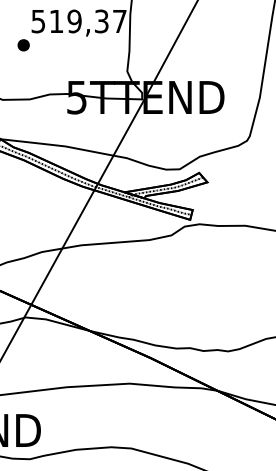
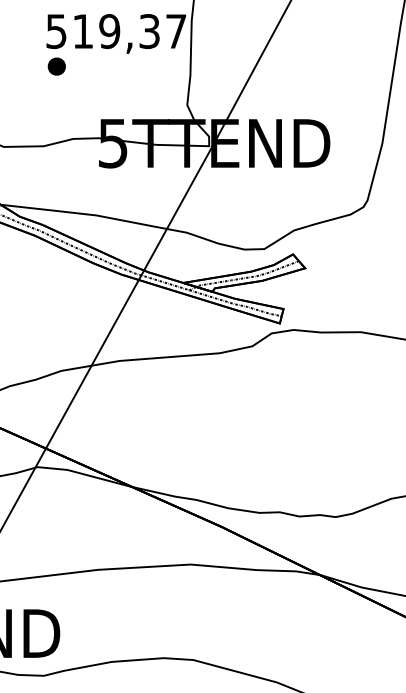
part: (23, 45) -> (56, 66), moved

